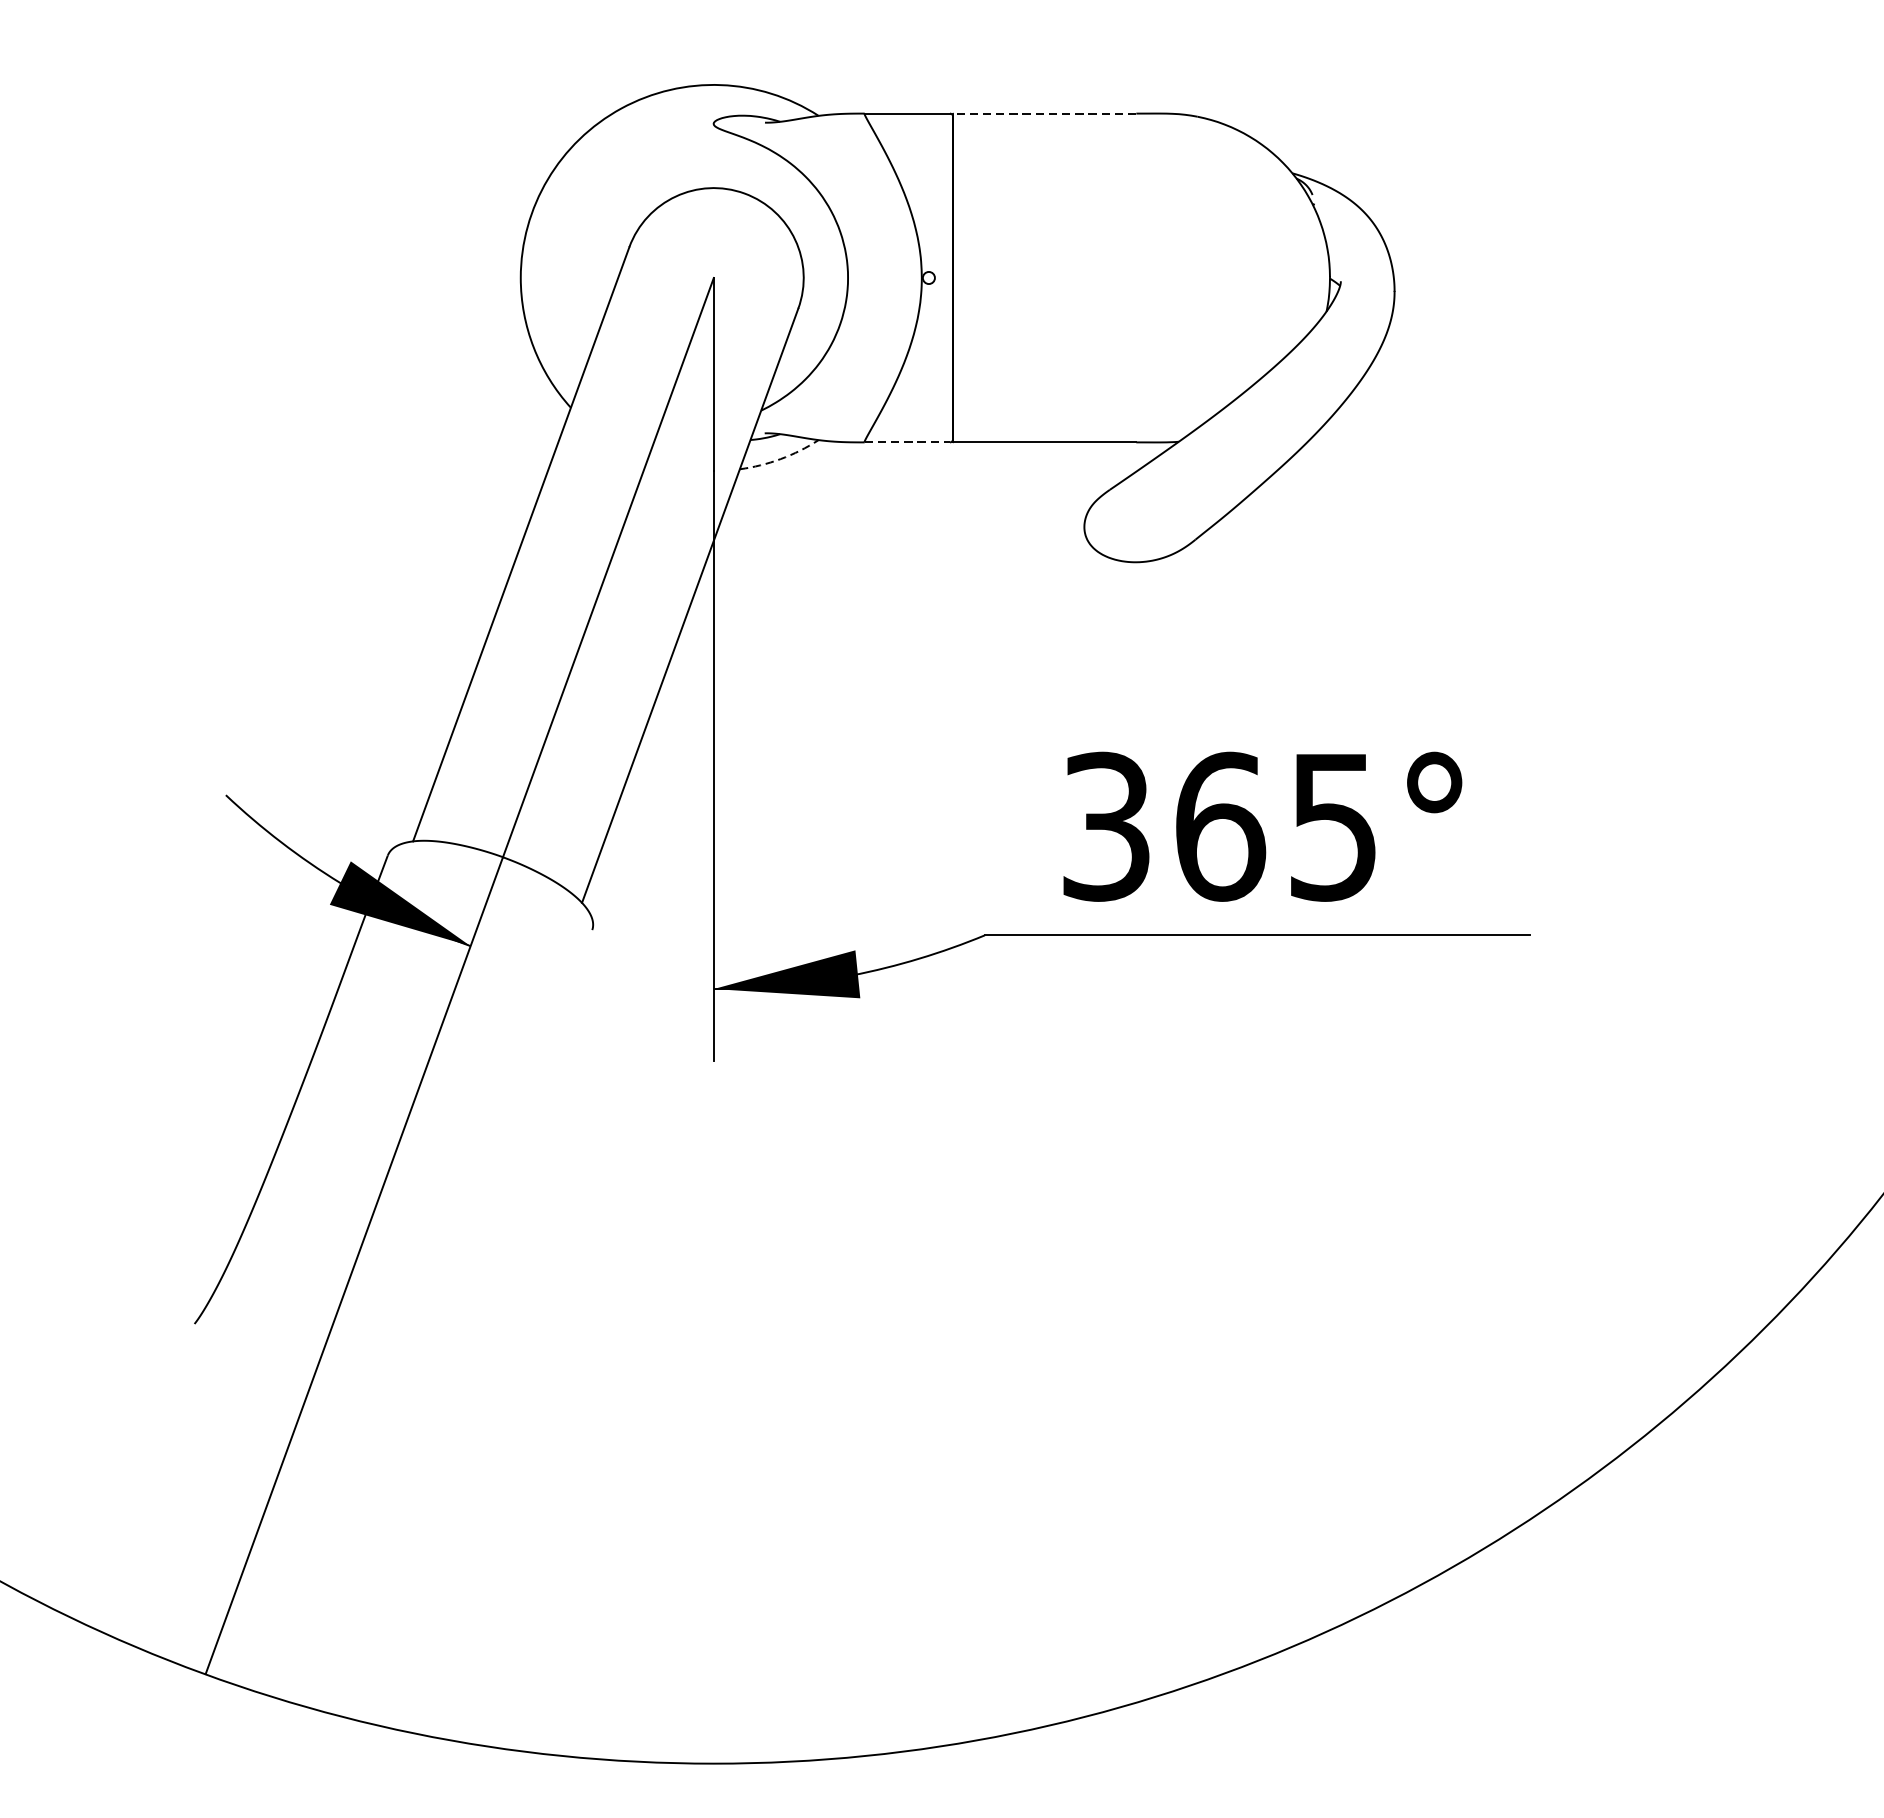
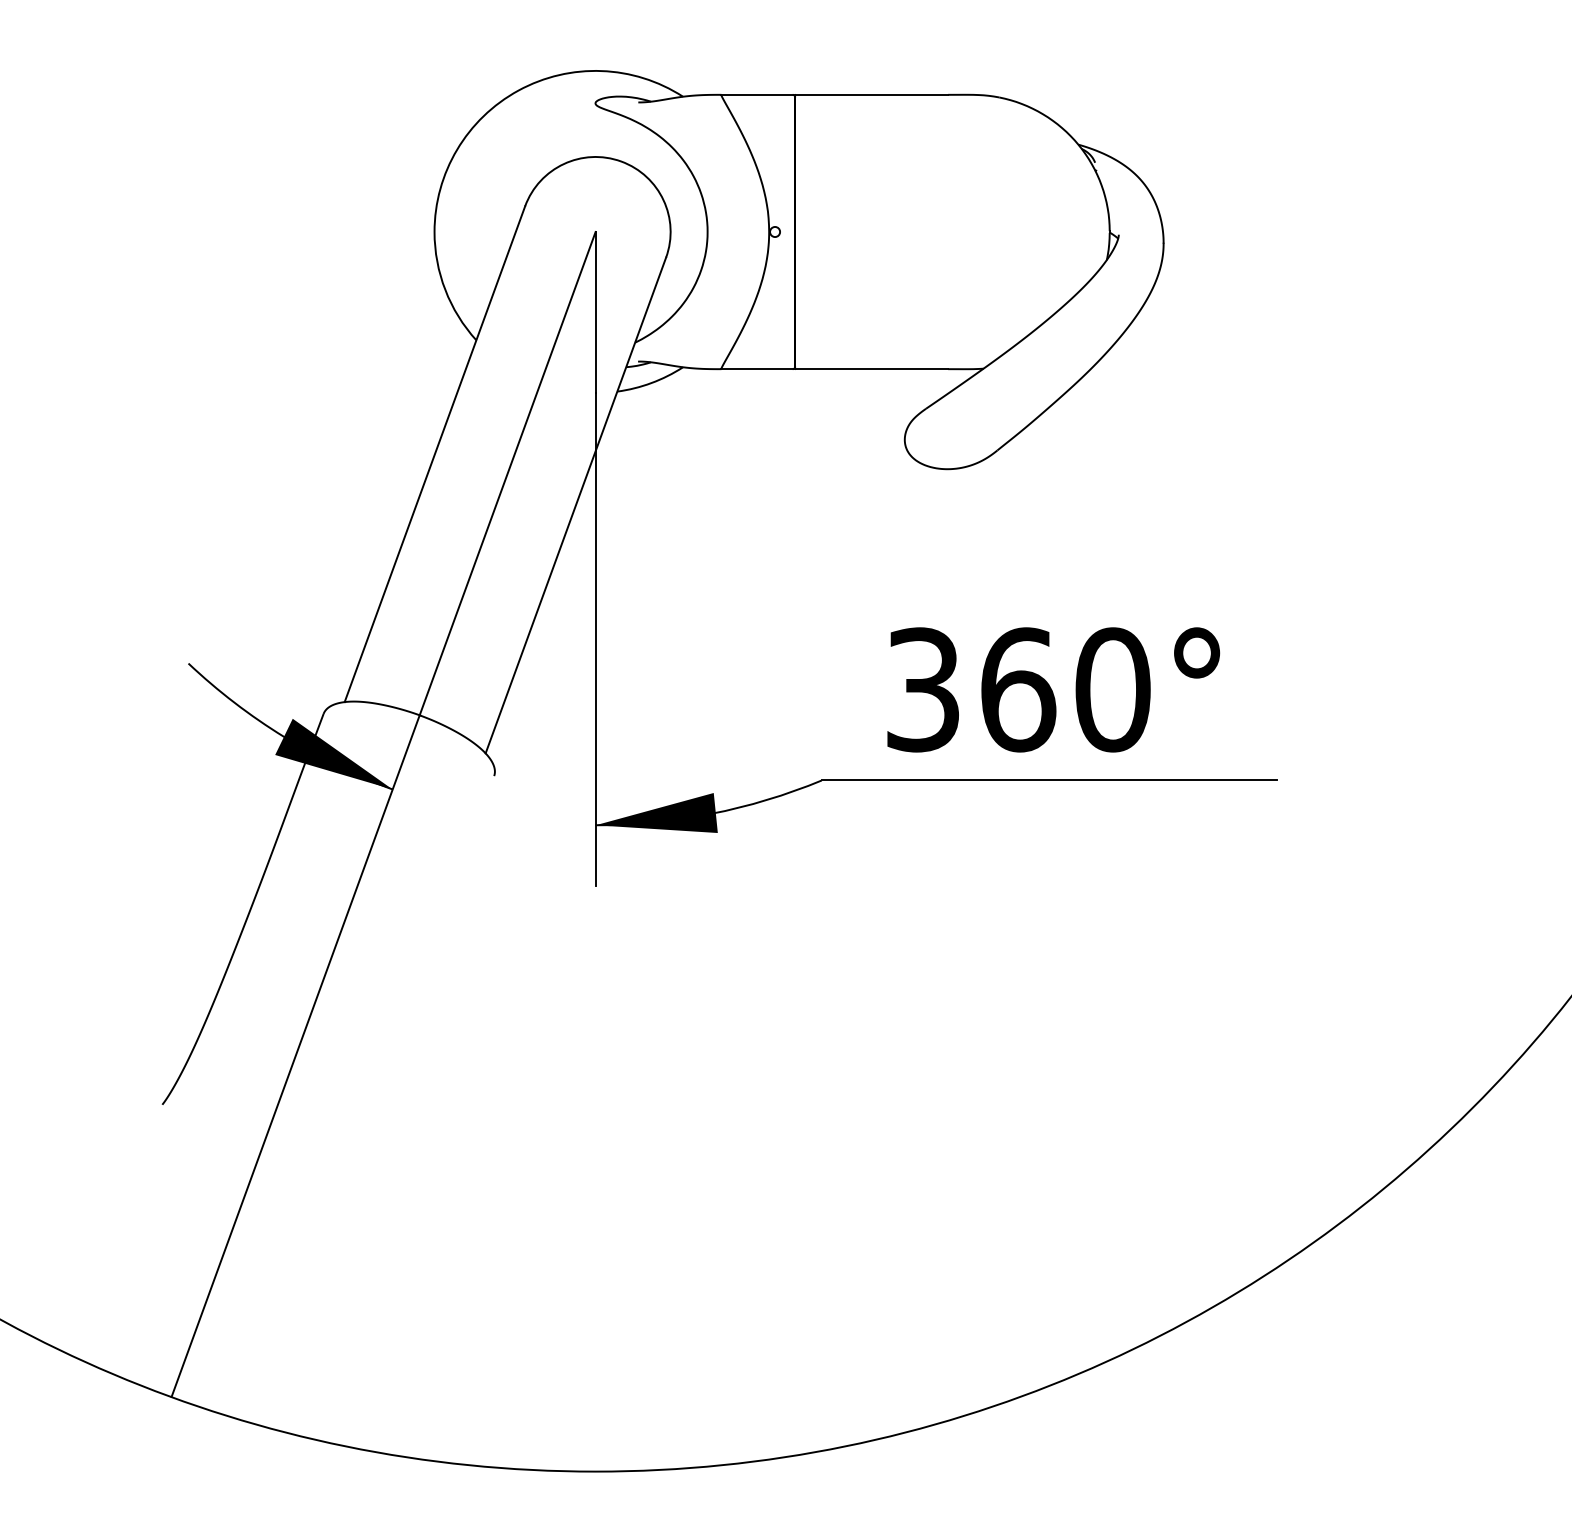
line: (1044, 113) -> (871, 94), dashed -> solid
line: (907, 442) -> (757, 369), dashed -> solid
arc: (780, 459) -> (651, 383), dashed -> solid
text: (1333, 826) -> (1112, 689), 365 -> 360

